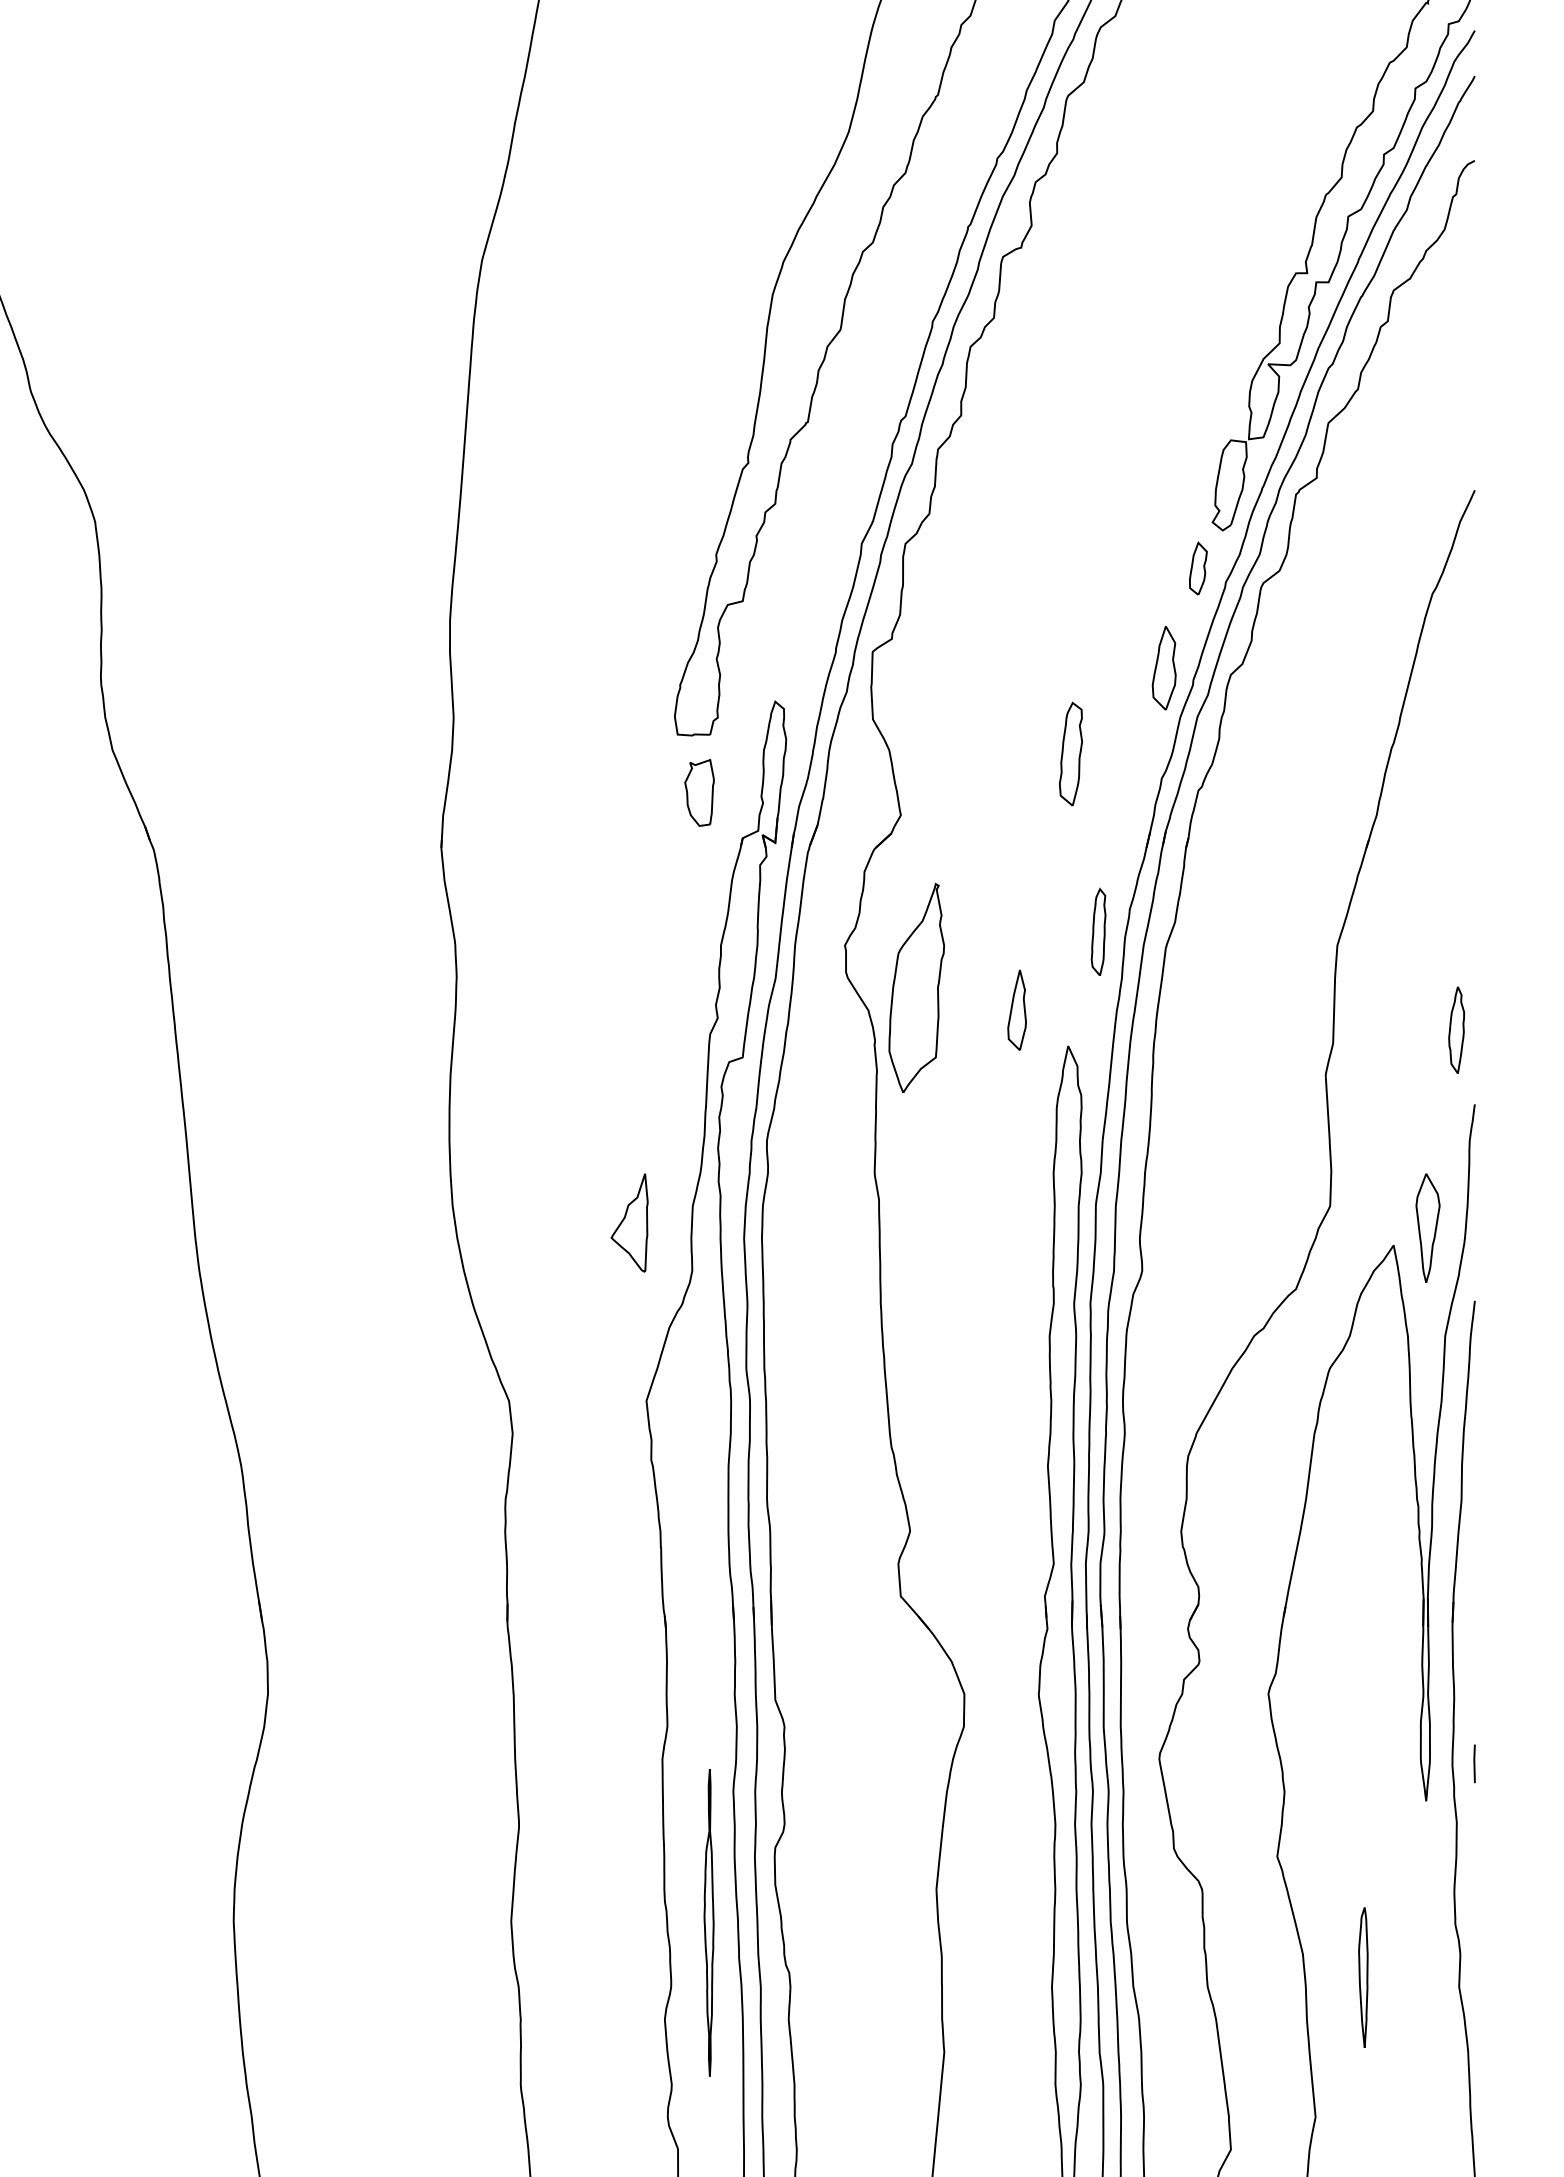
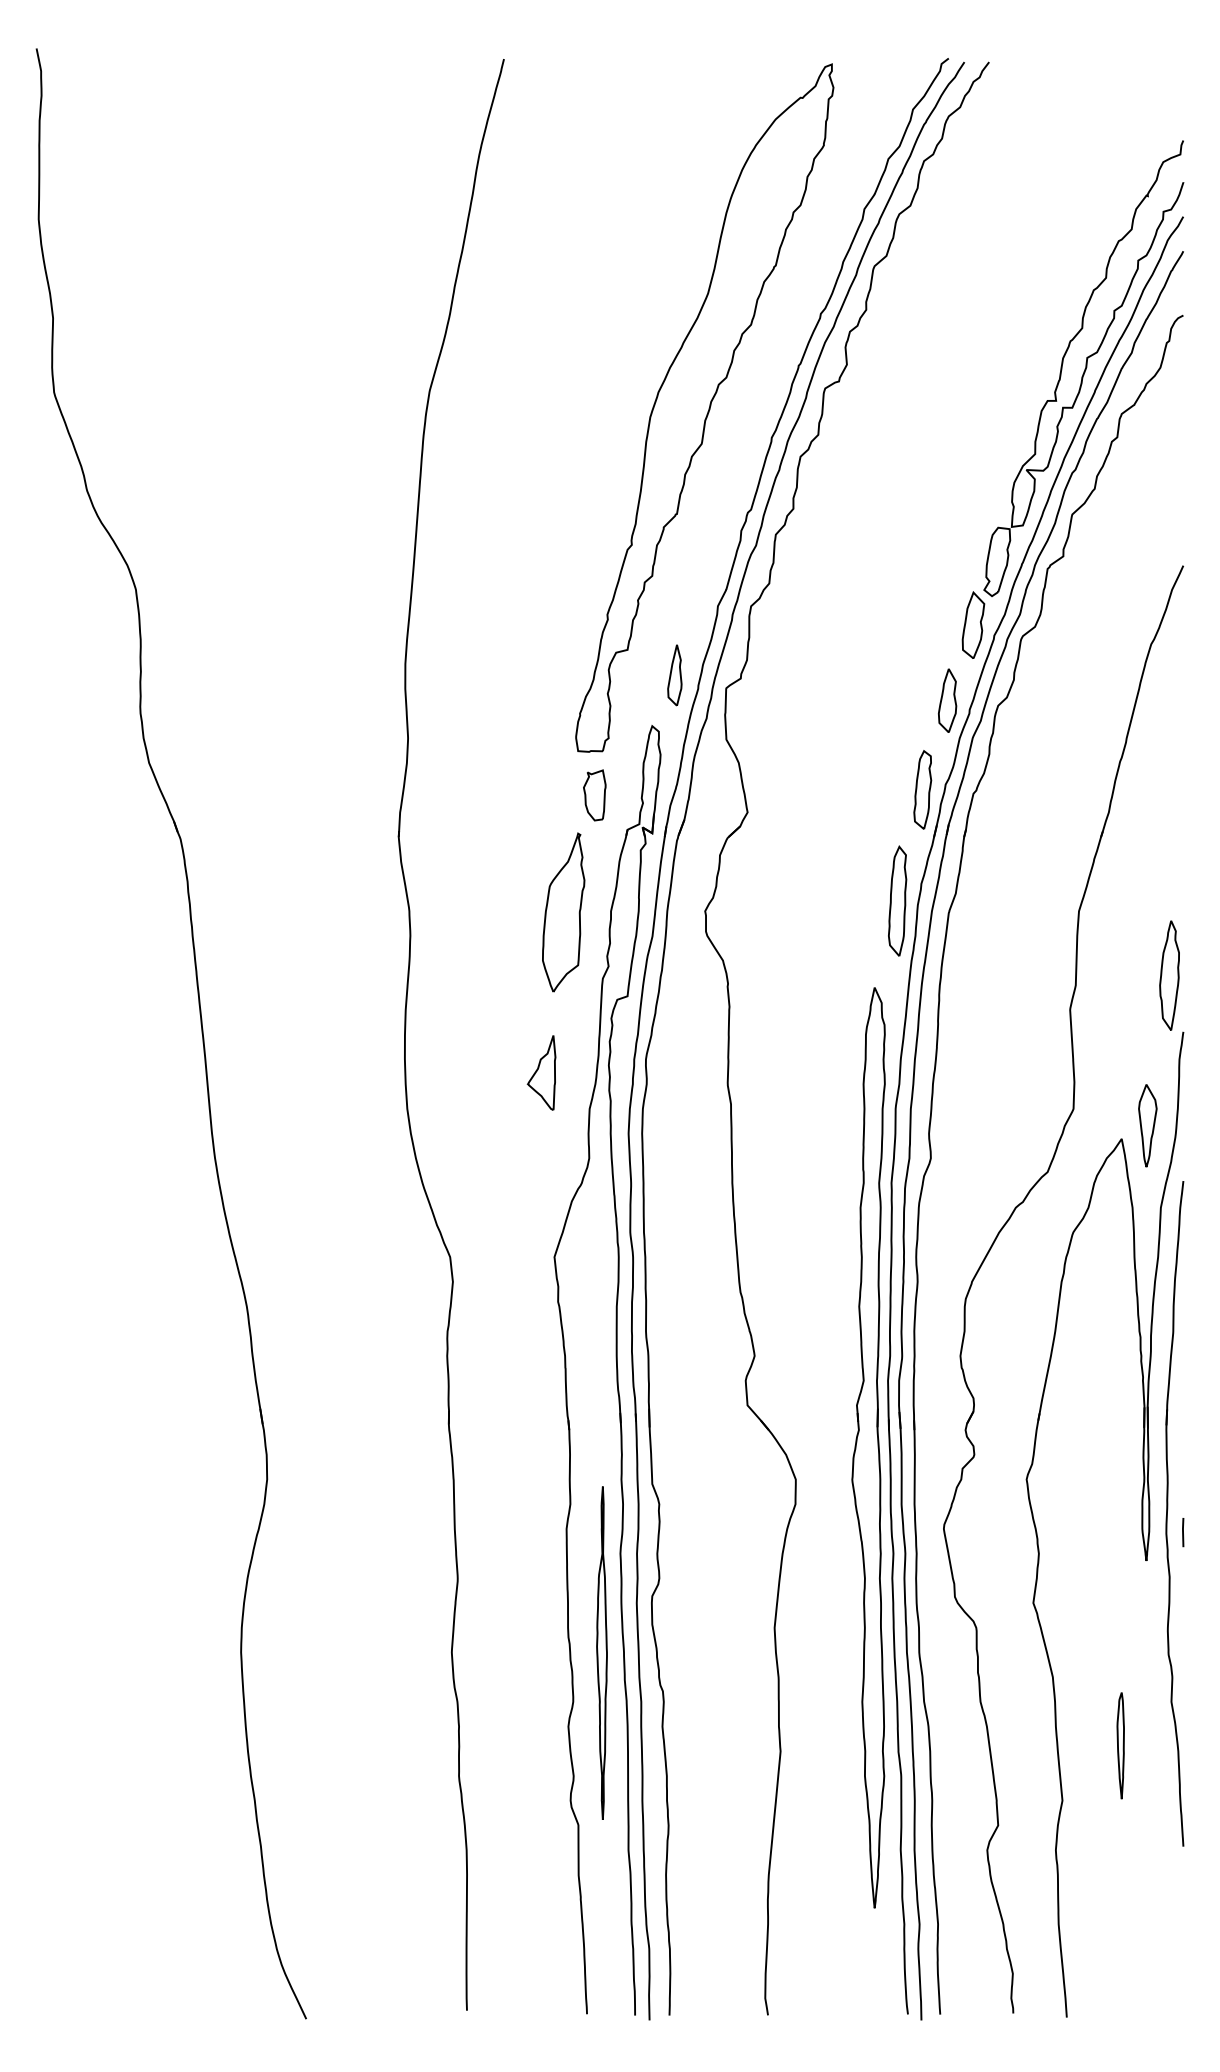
part: (1198, 567) -> (973, 624), size x1.67
part: (1070, 753) -> (922, 789), moved
part: (1098, 931) -> (897, 900), size x1.67
part: (916, 987) -> (563, 912), moved
part: (1016, 1010) -> (674, 675), moved
part: (1456, 1030) -> (1169, 975), size x1.67
part: (629, 1222) -> (541, 1072), moved
part: (708, 1921) -> (601, 1652), size x1.43
part: (1363, 1977) -> (1120, 1745), moved

